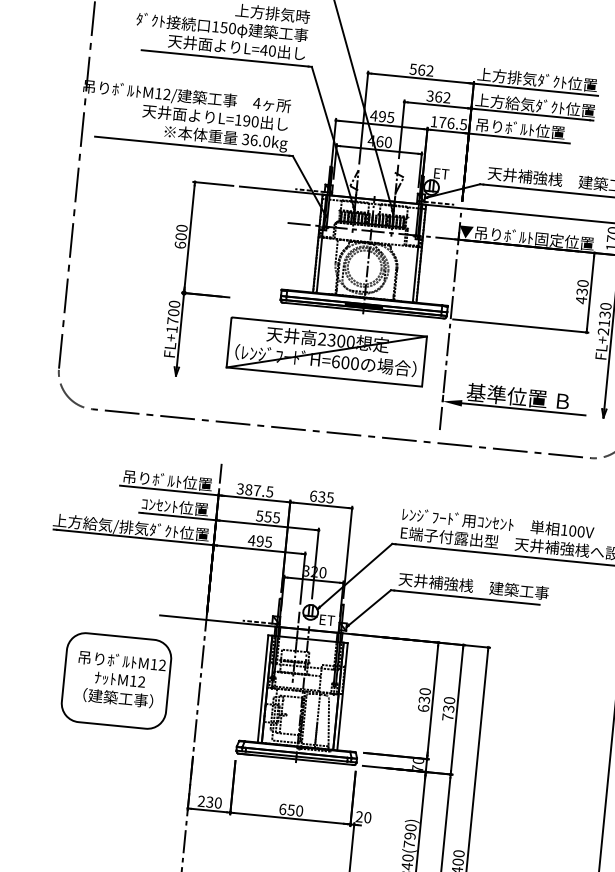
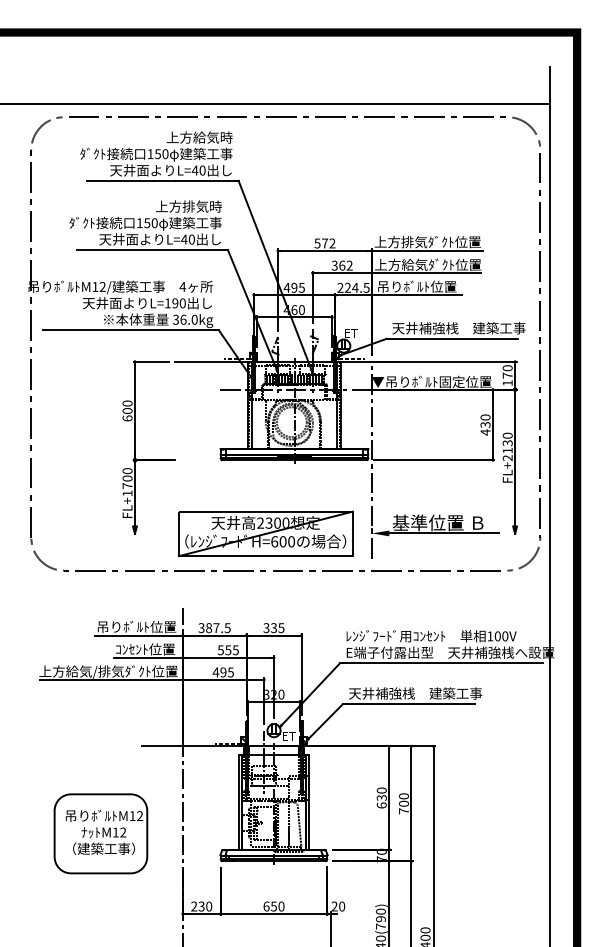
text: (422, 70) -> (325, 243), 562 -> 572
text: (442, 122) -> (347, 287), 176.5 -> 224.5
part: (326, 351) -> (265, 533), moved
text: (313, 496) -> (266, 628), 635 -> 335
part: (116, 680) -> (100, 833), moved
text: (448, 708) -> (403, 803), 730 -> 700

